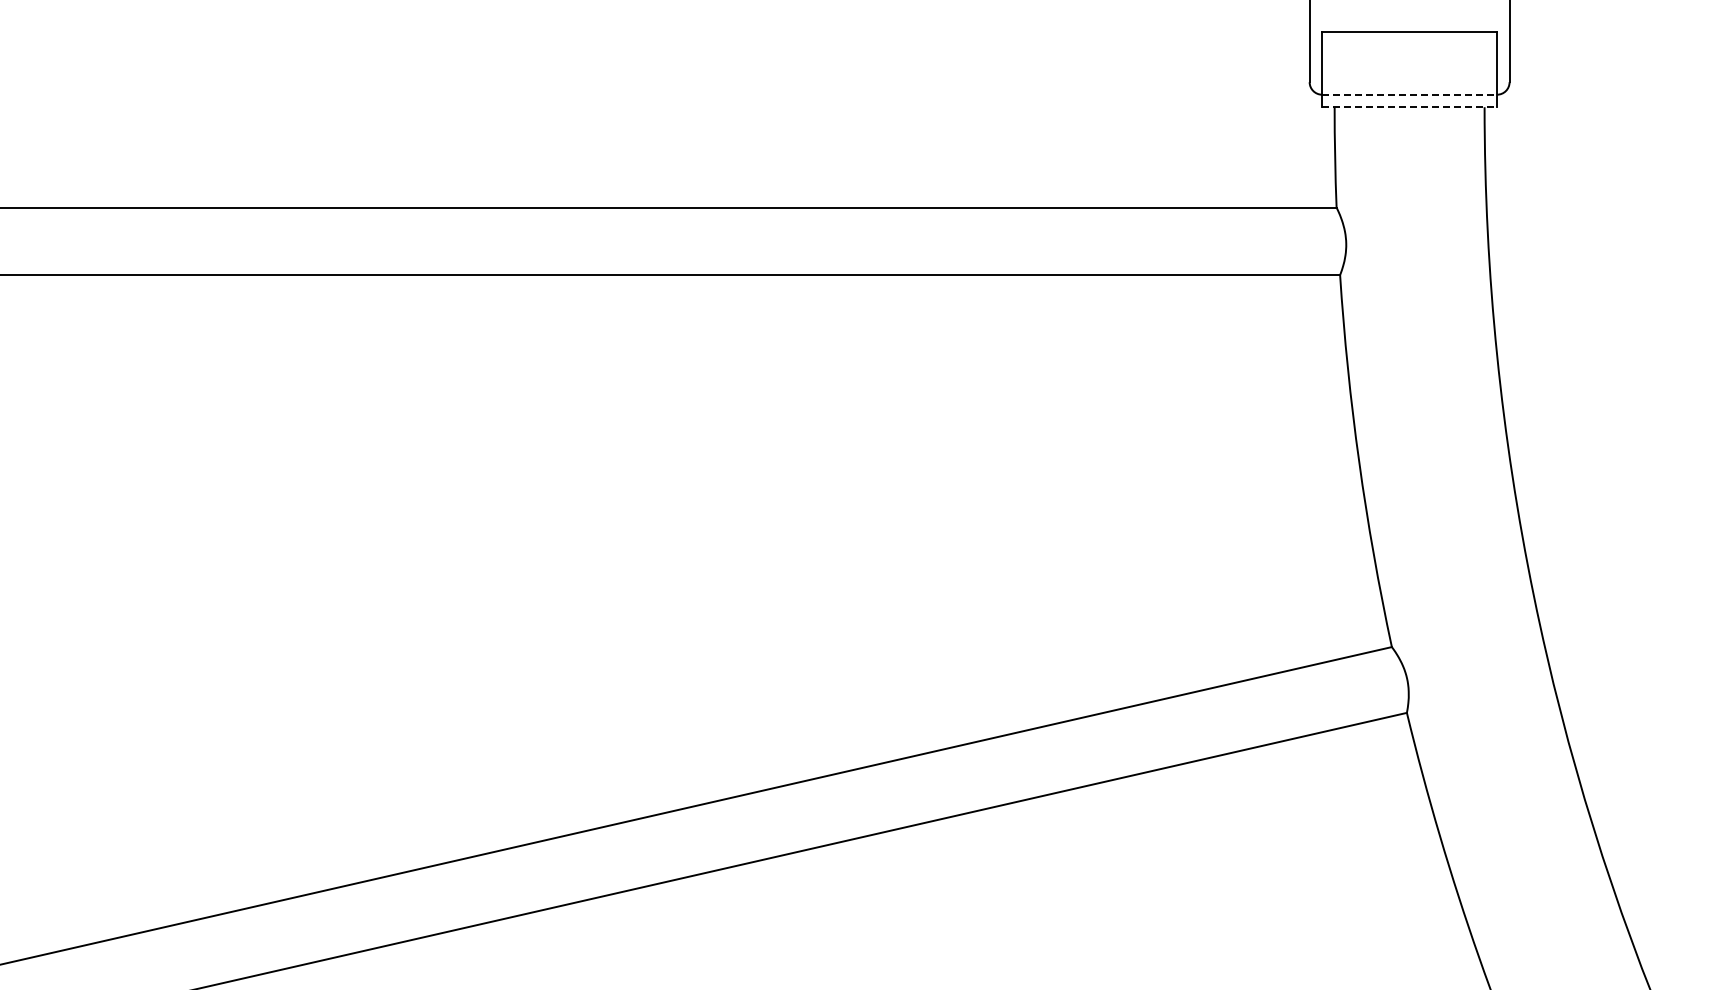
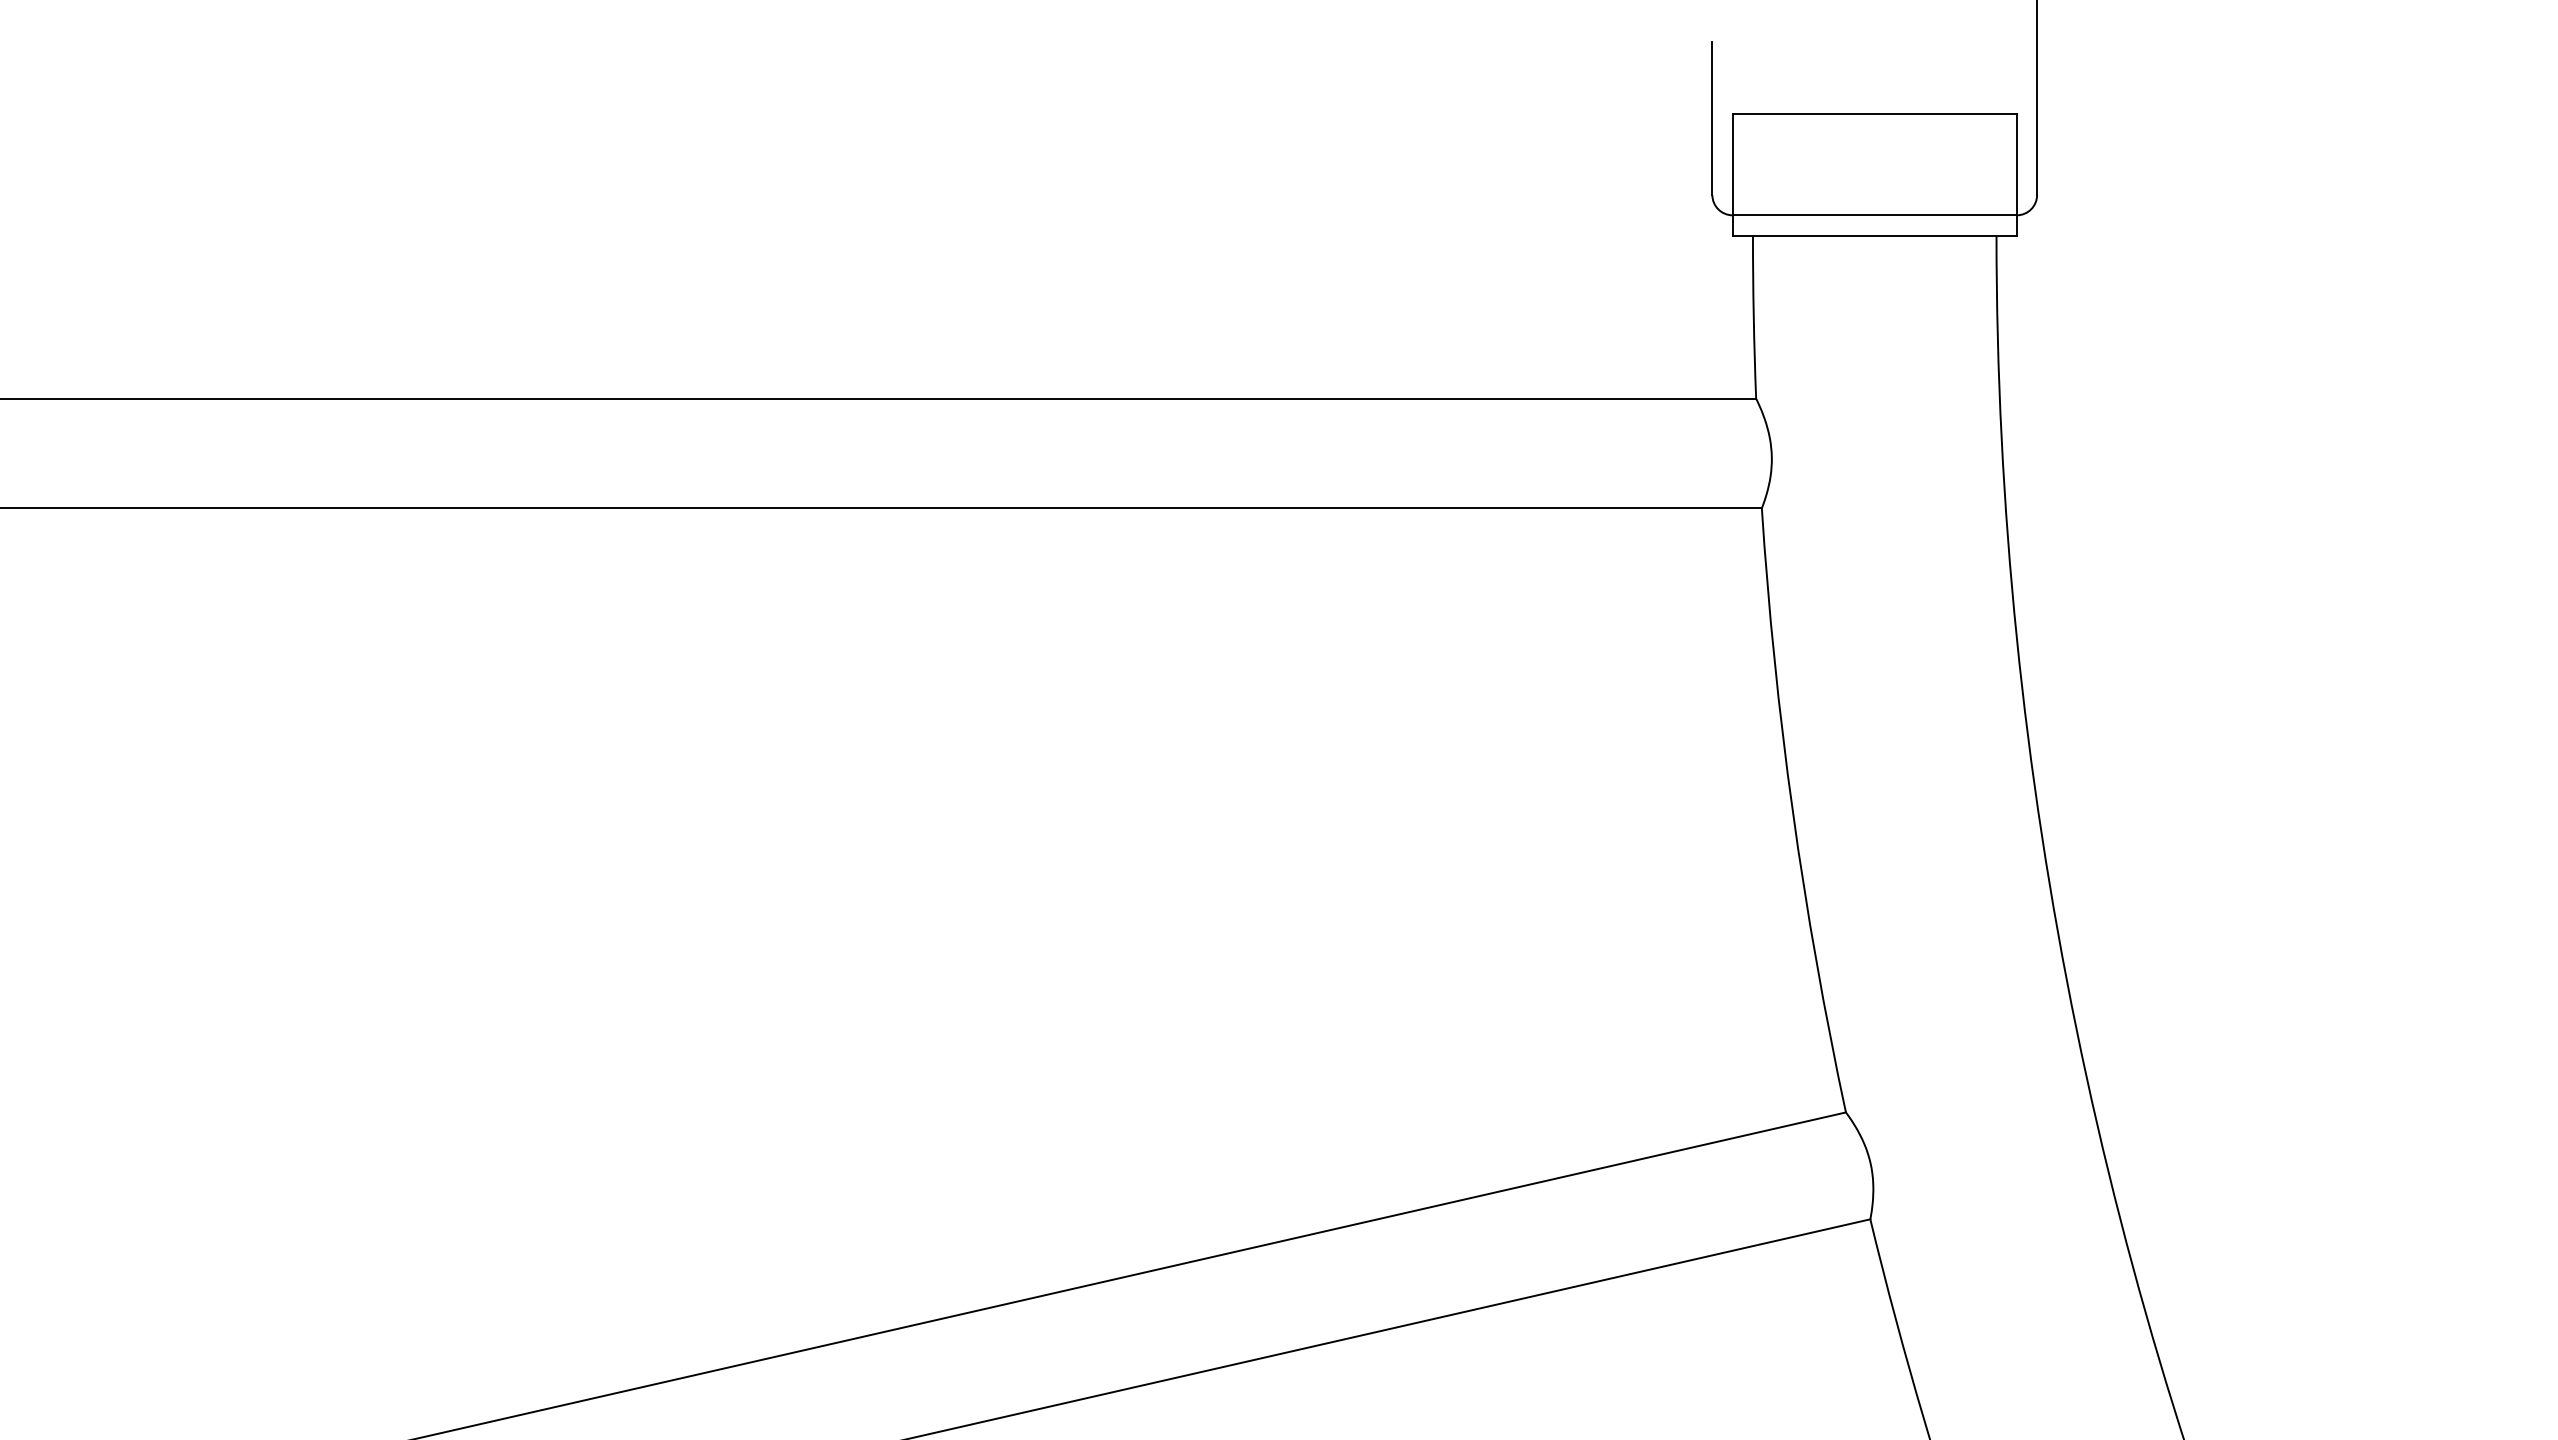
line: (1410, 94) -> (1876, 214), dashed -> solid
line: (1410, 107) -> (1876, 236), dashed -> solid

